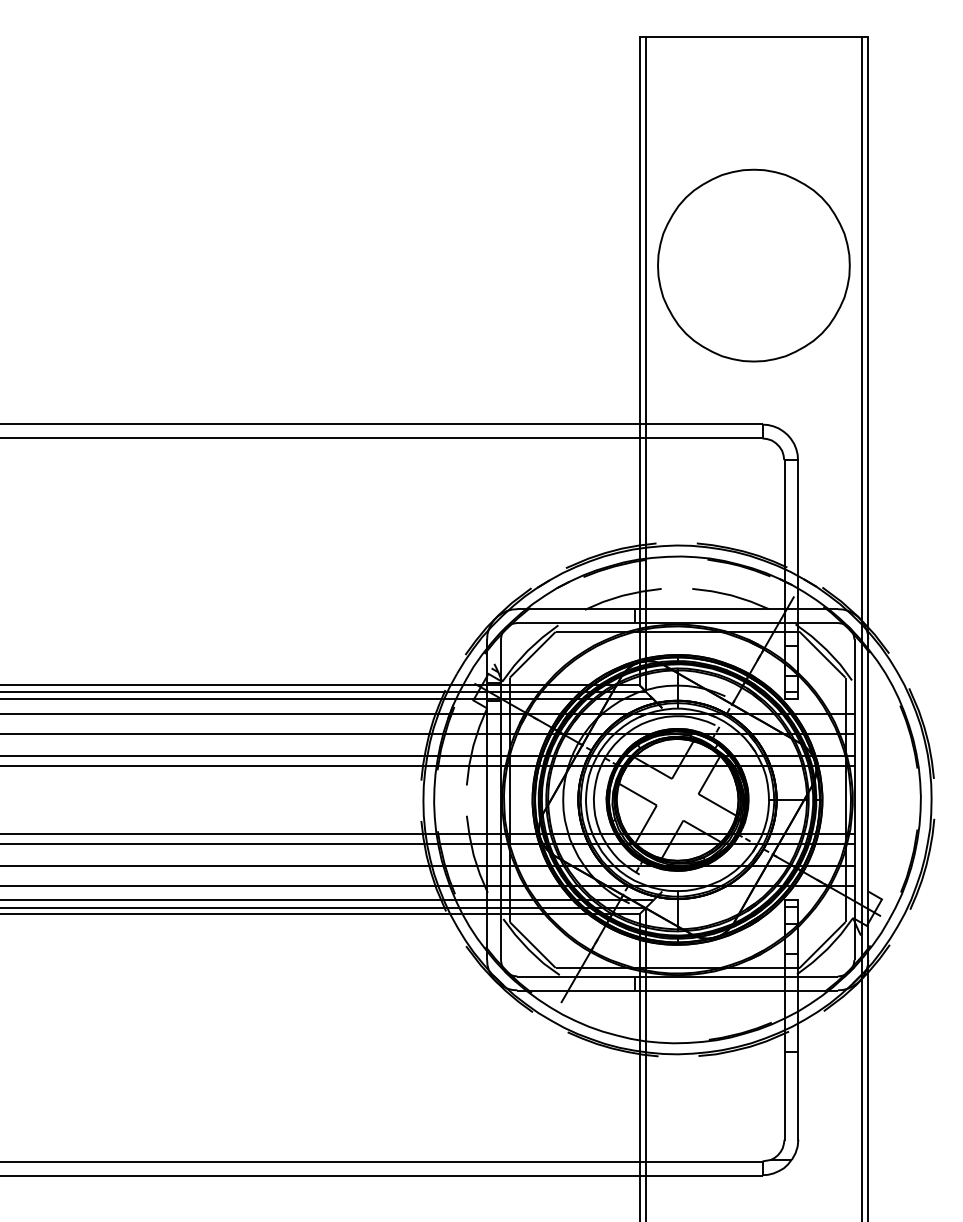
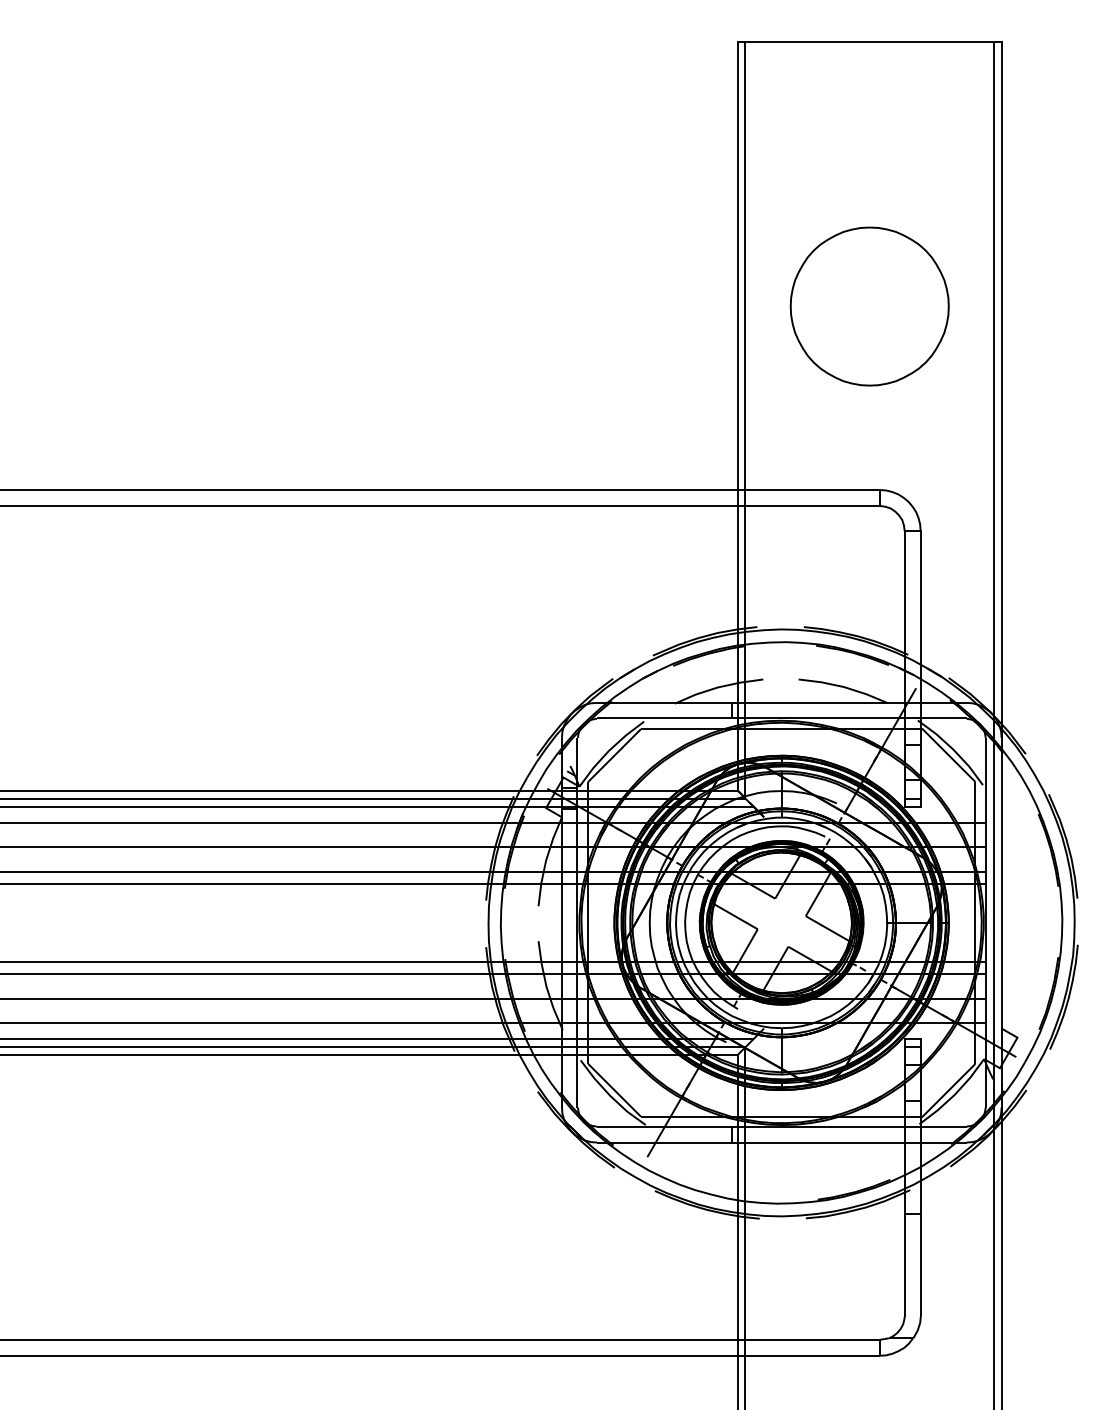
part: (753, 265) -> (869, 306), size x0.71

